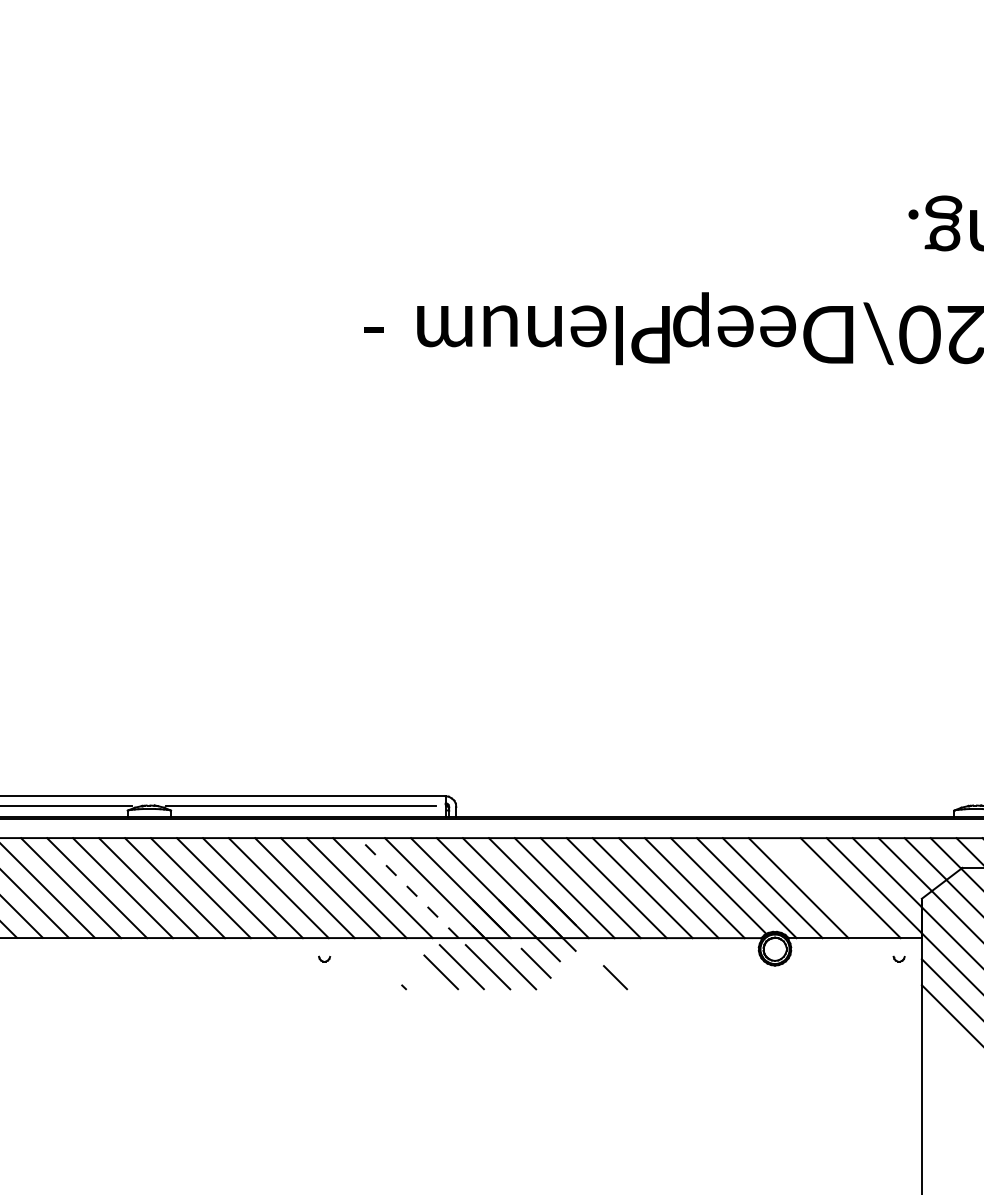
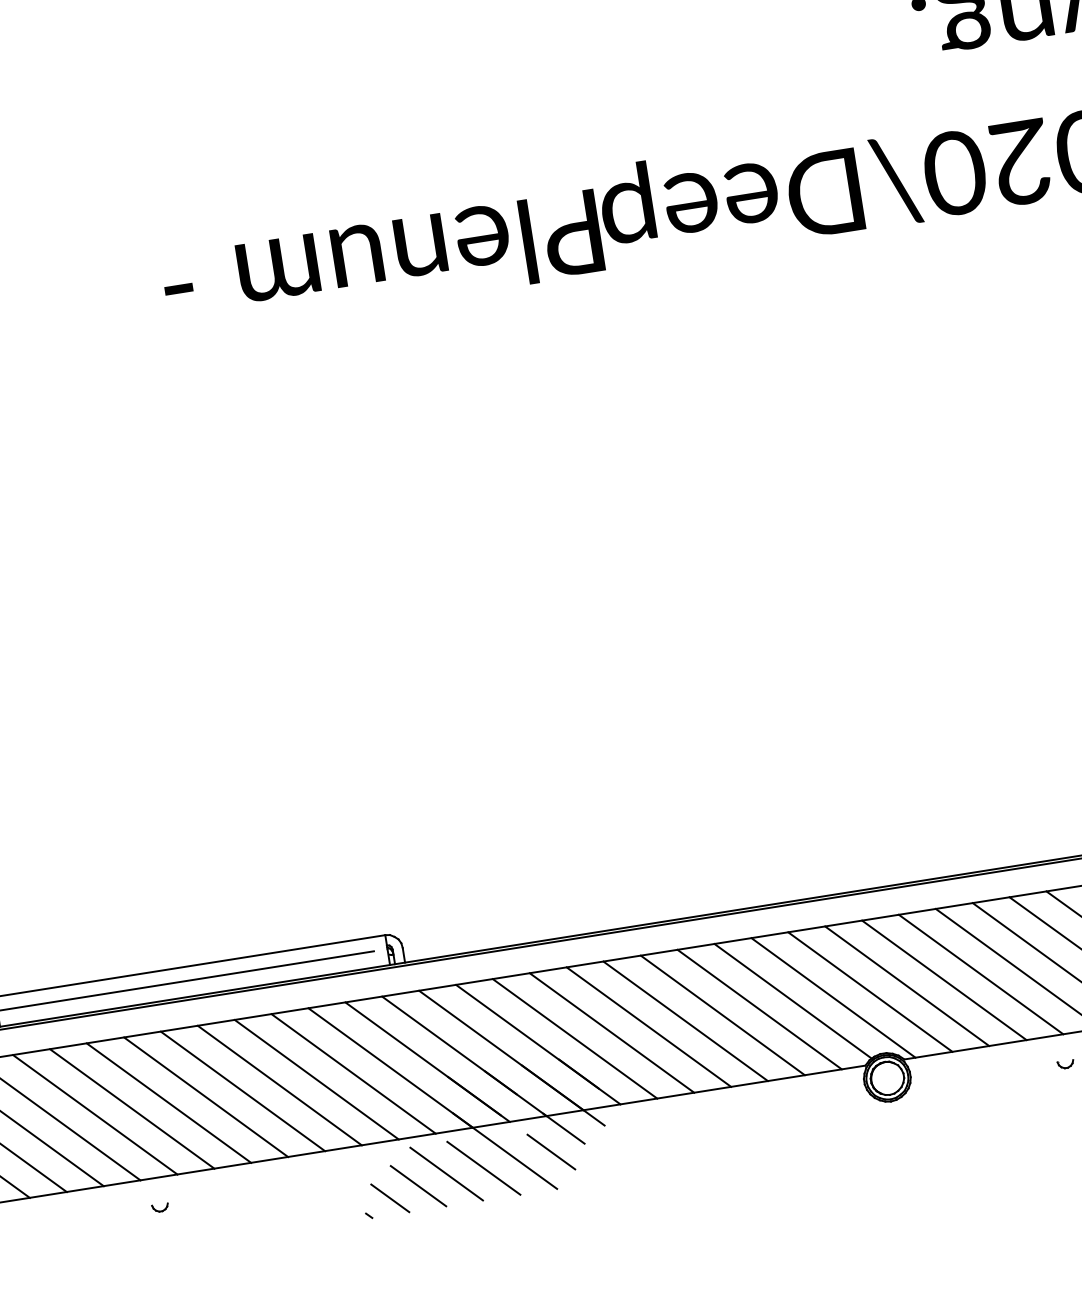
line: (408, 888) -> (353, 1074), dashed -> solid
line: (824, 888) -> (943, 980), added
part: (324, 958) -> (160, 1206), moved
line: (615, 977) -> (390, 1198), moved

